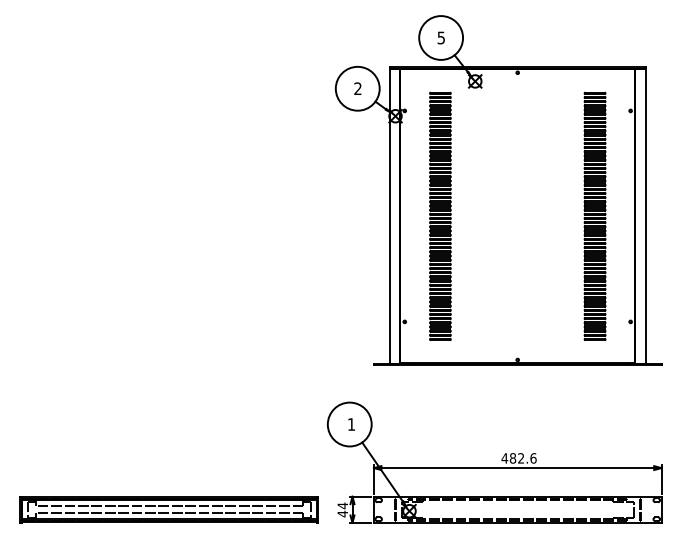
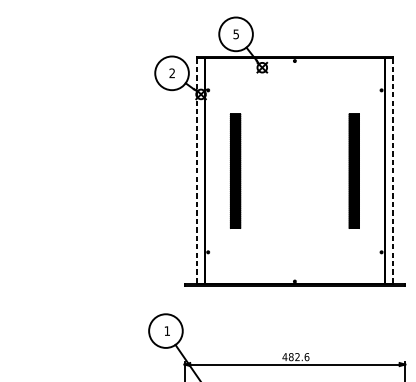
part: (440, 215) -> (235, 170), size x0.6
part: (594, 215) -> (353, 170), size x0.6
line: (389, 216) -> (196, 171), solid -> dashed
line: (645, 216) -> (392, 171), solid -> dashed

